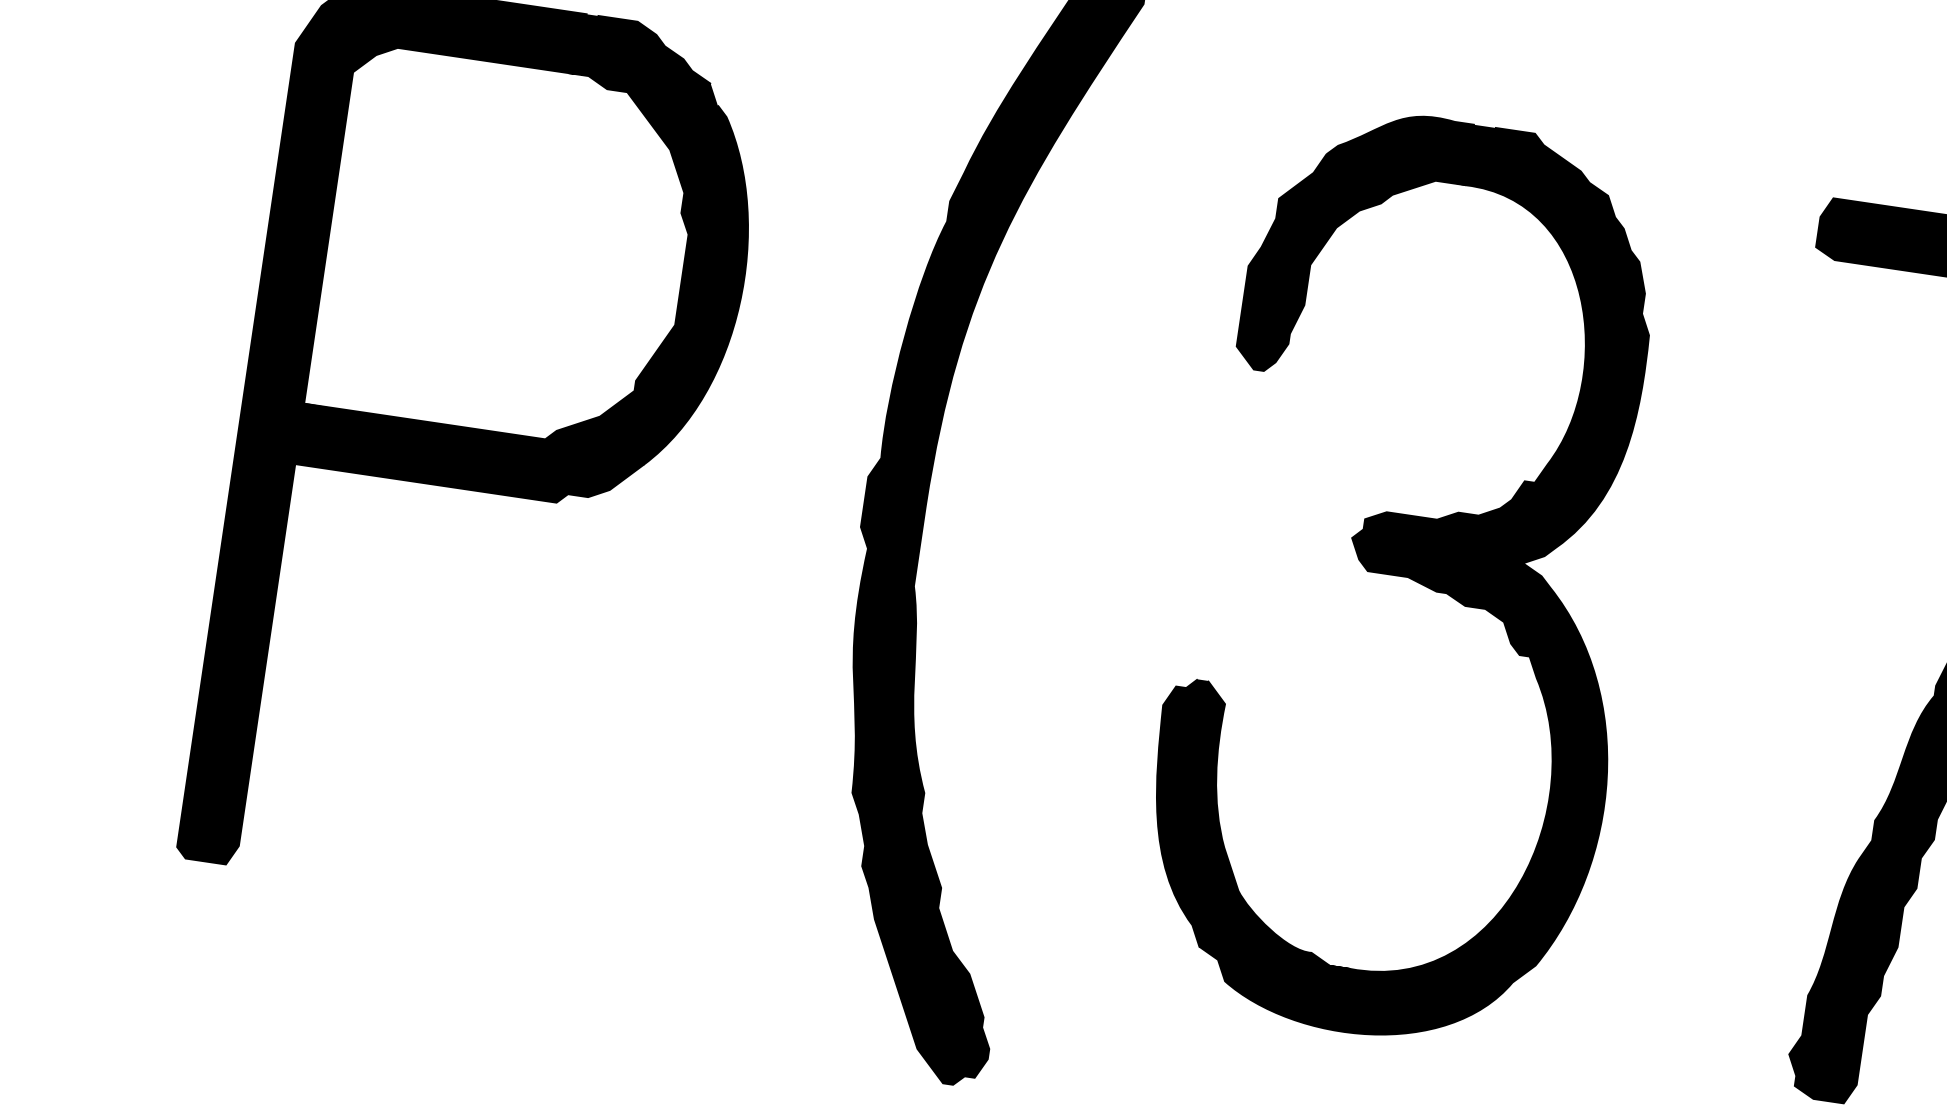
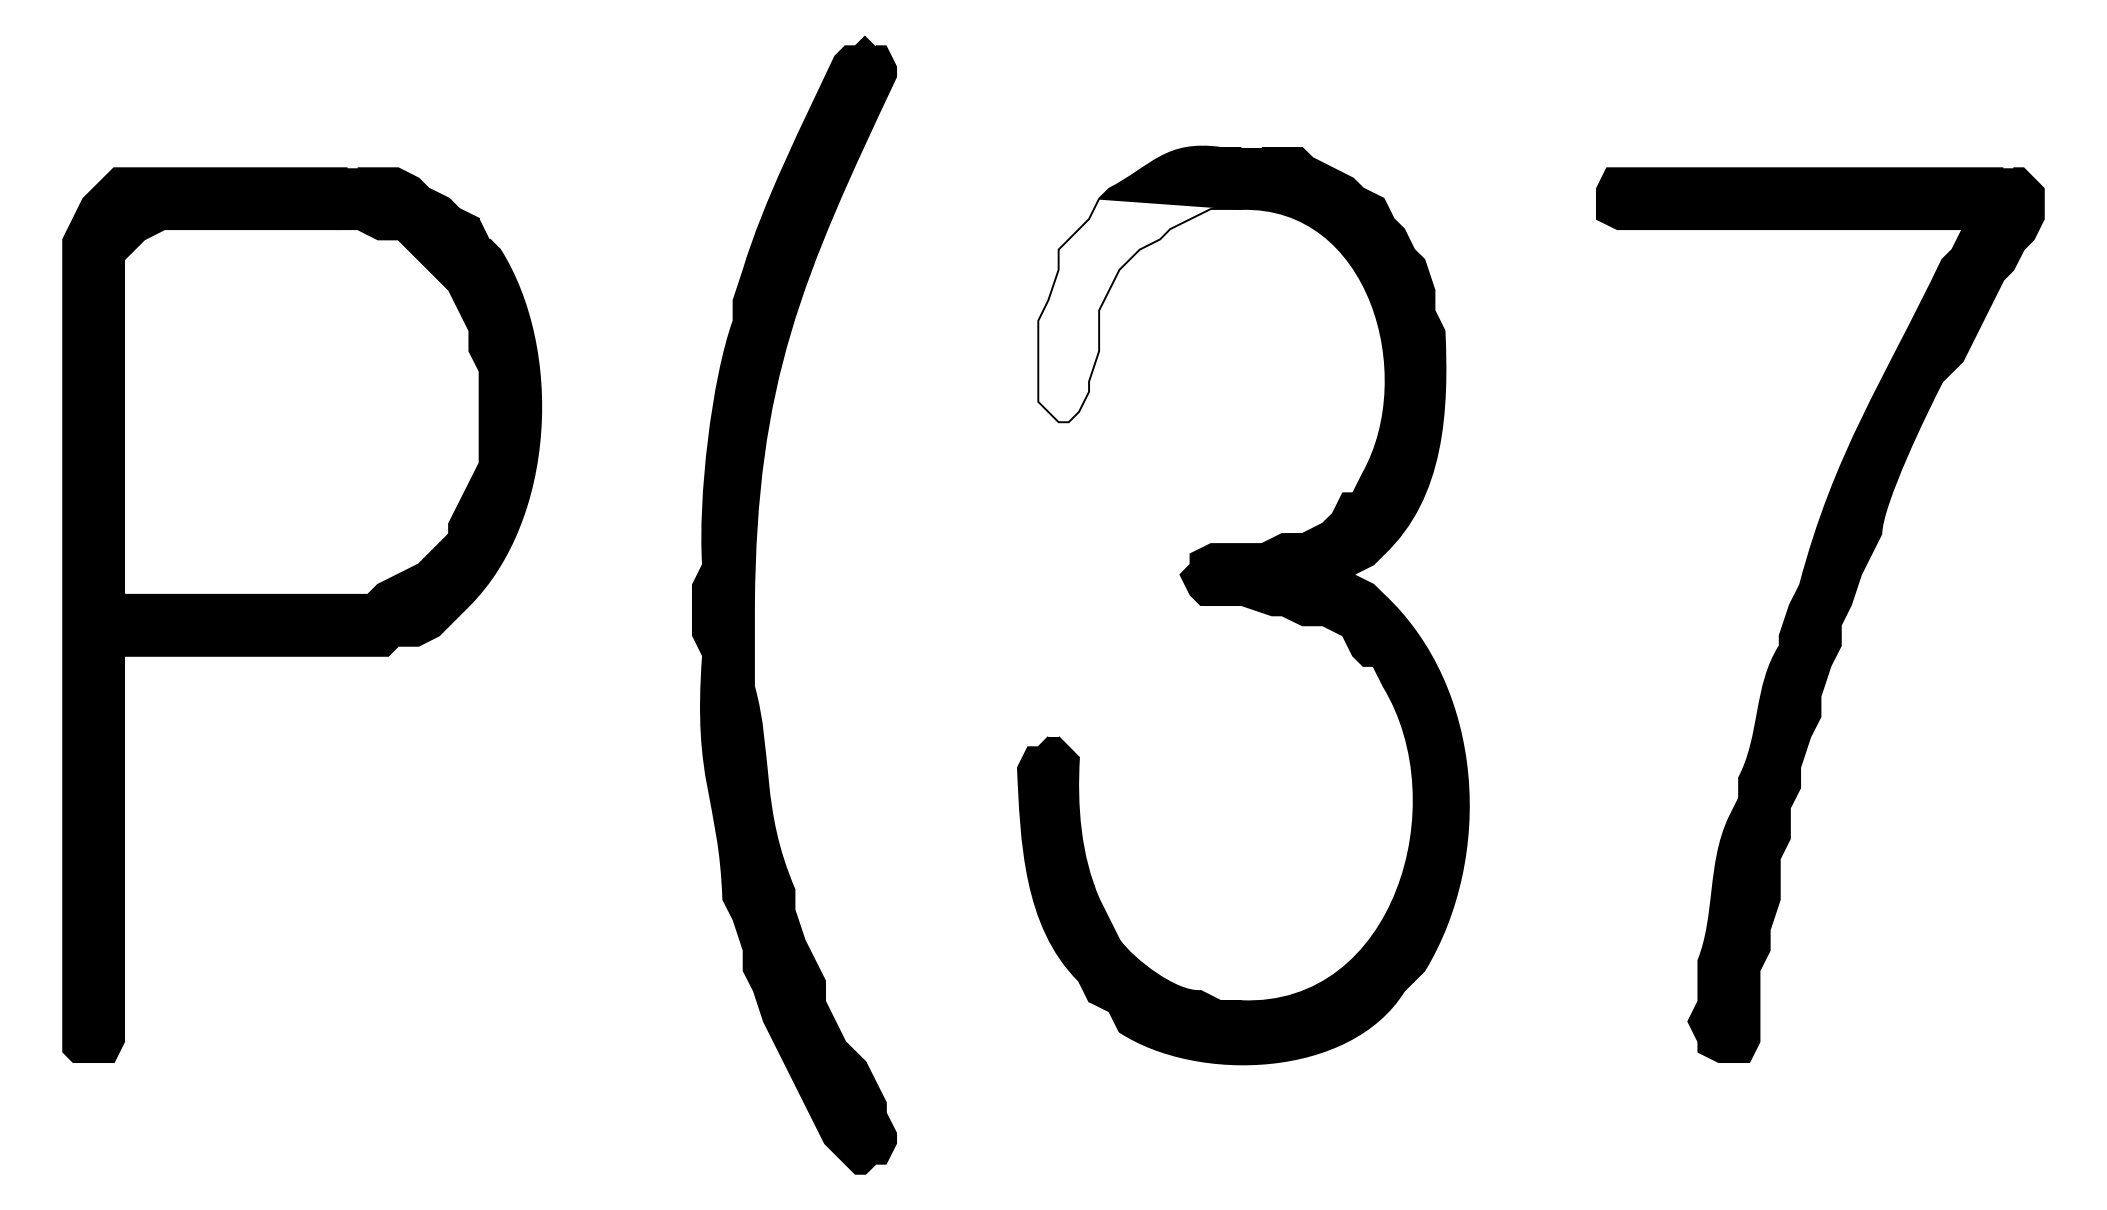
fill: (1350, 270) -> (1139, 310), removed

